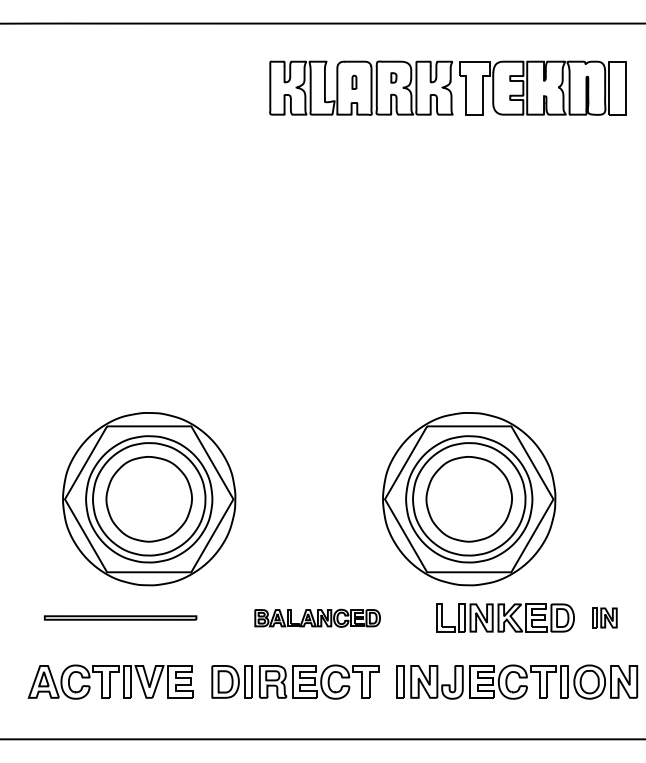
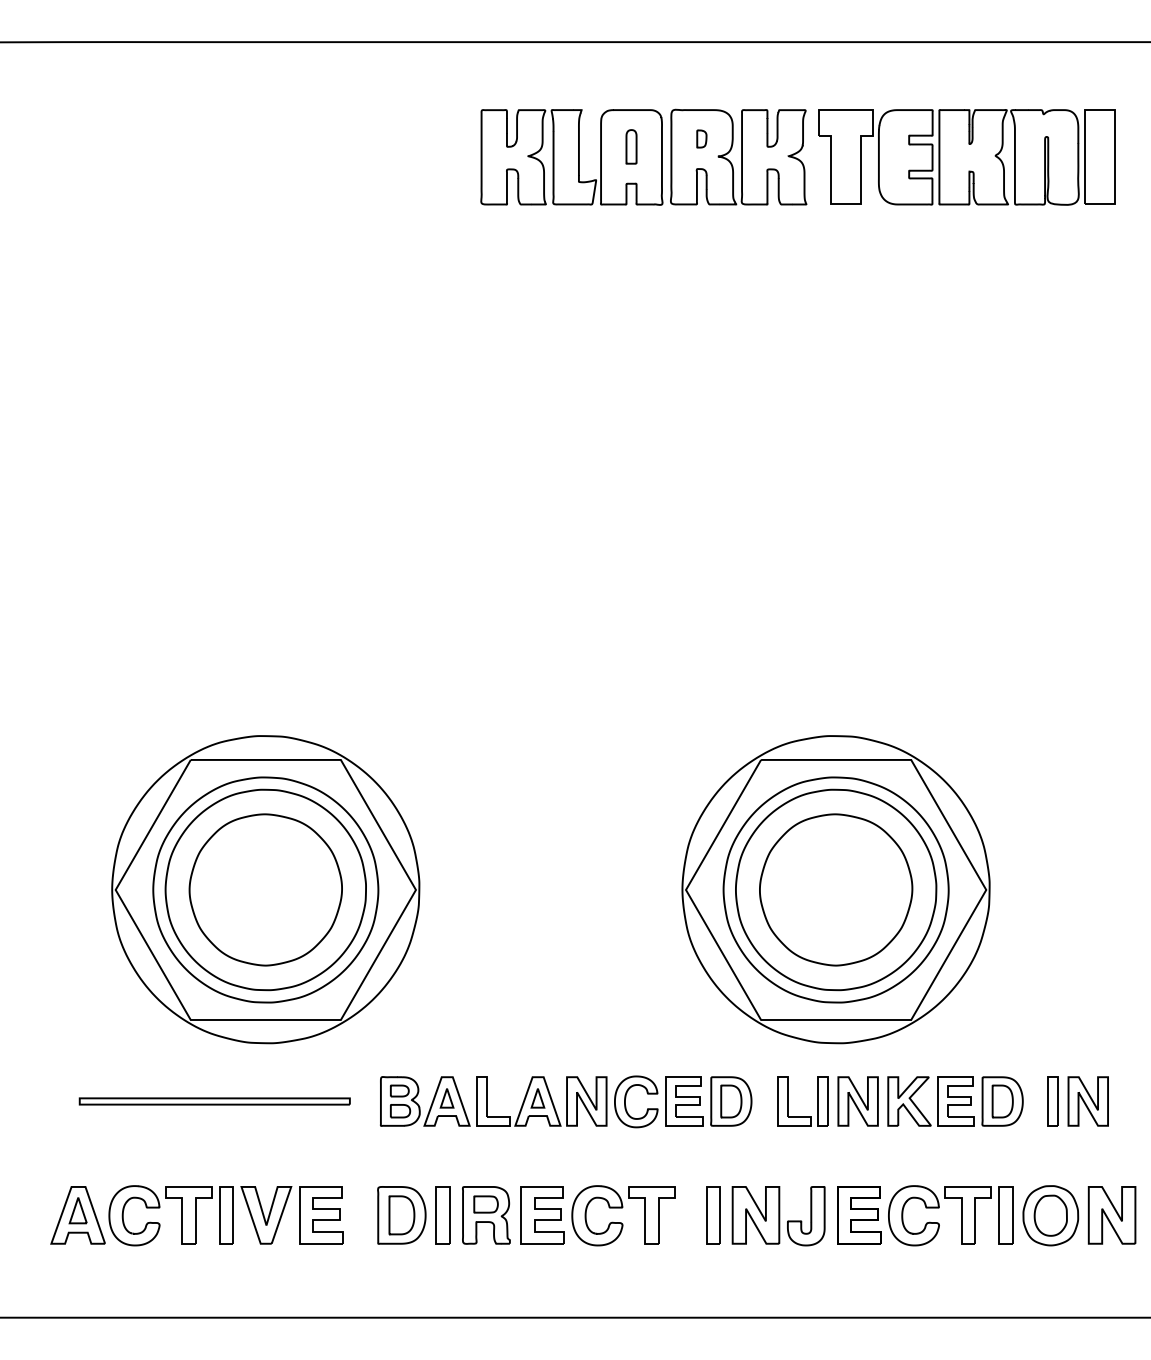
part: (354, 82) -> (631, 147), size x1.43
part: (604, 617) -> (1077, 1100), size x1.43
part: (317, 618) -> (565, 1102), size x1.67

